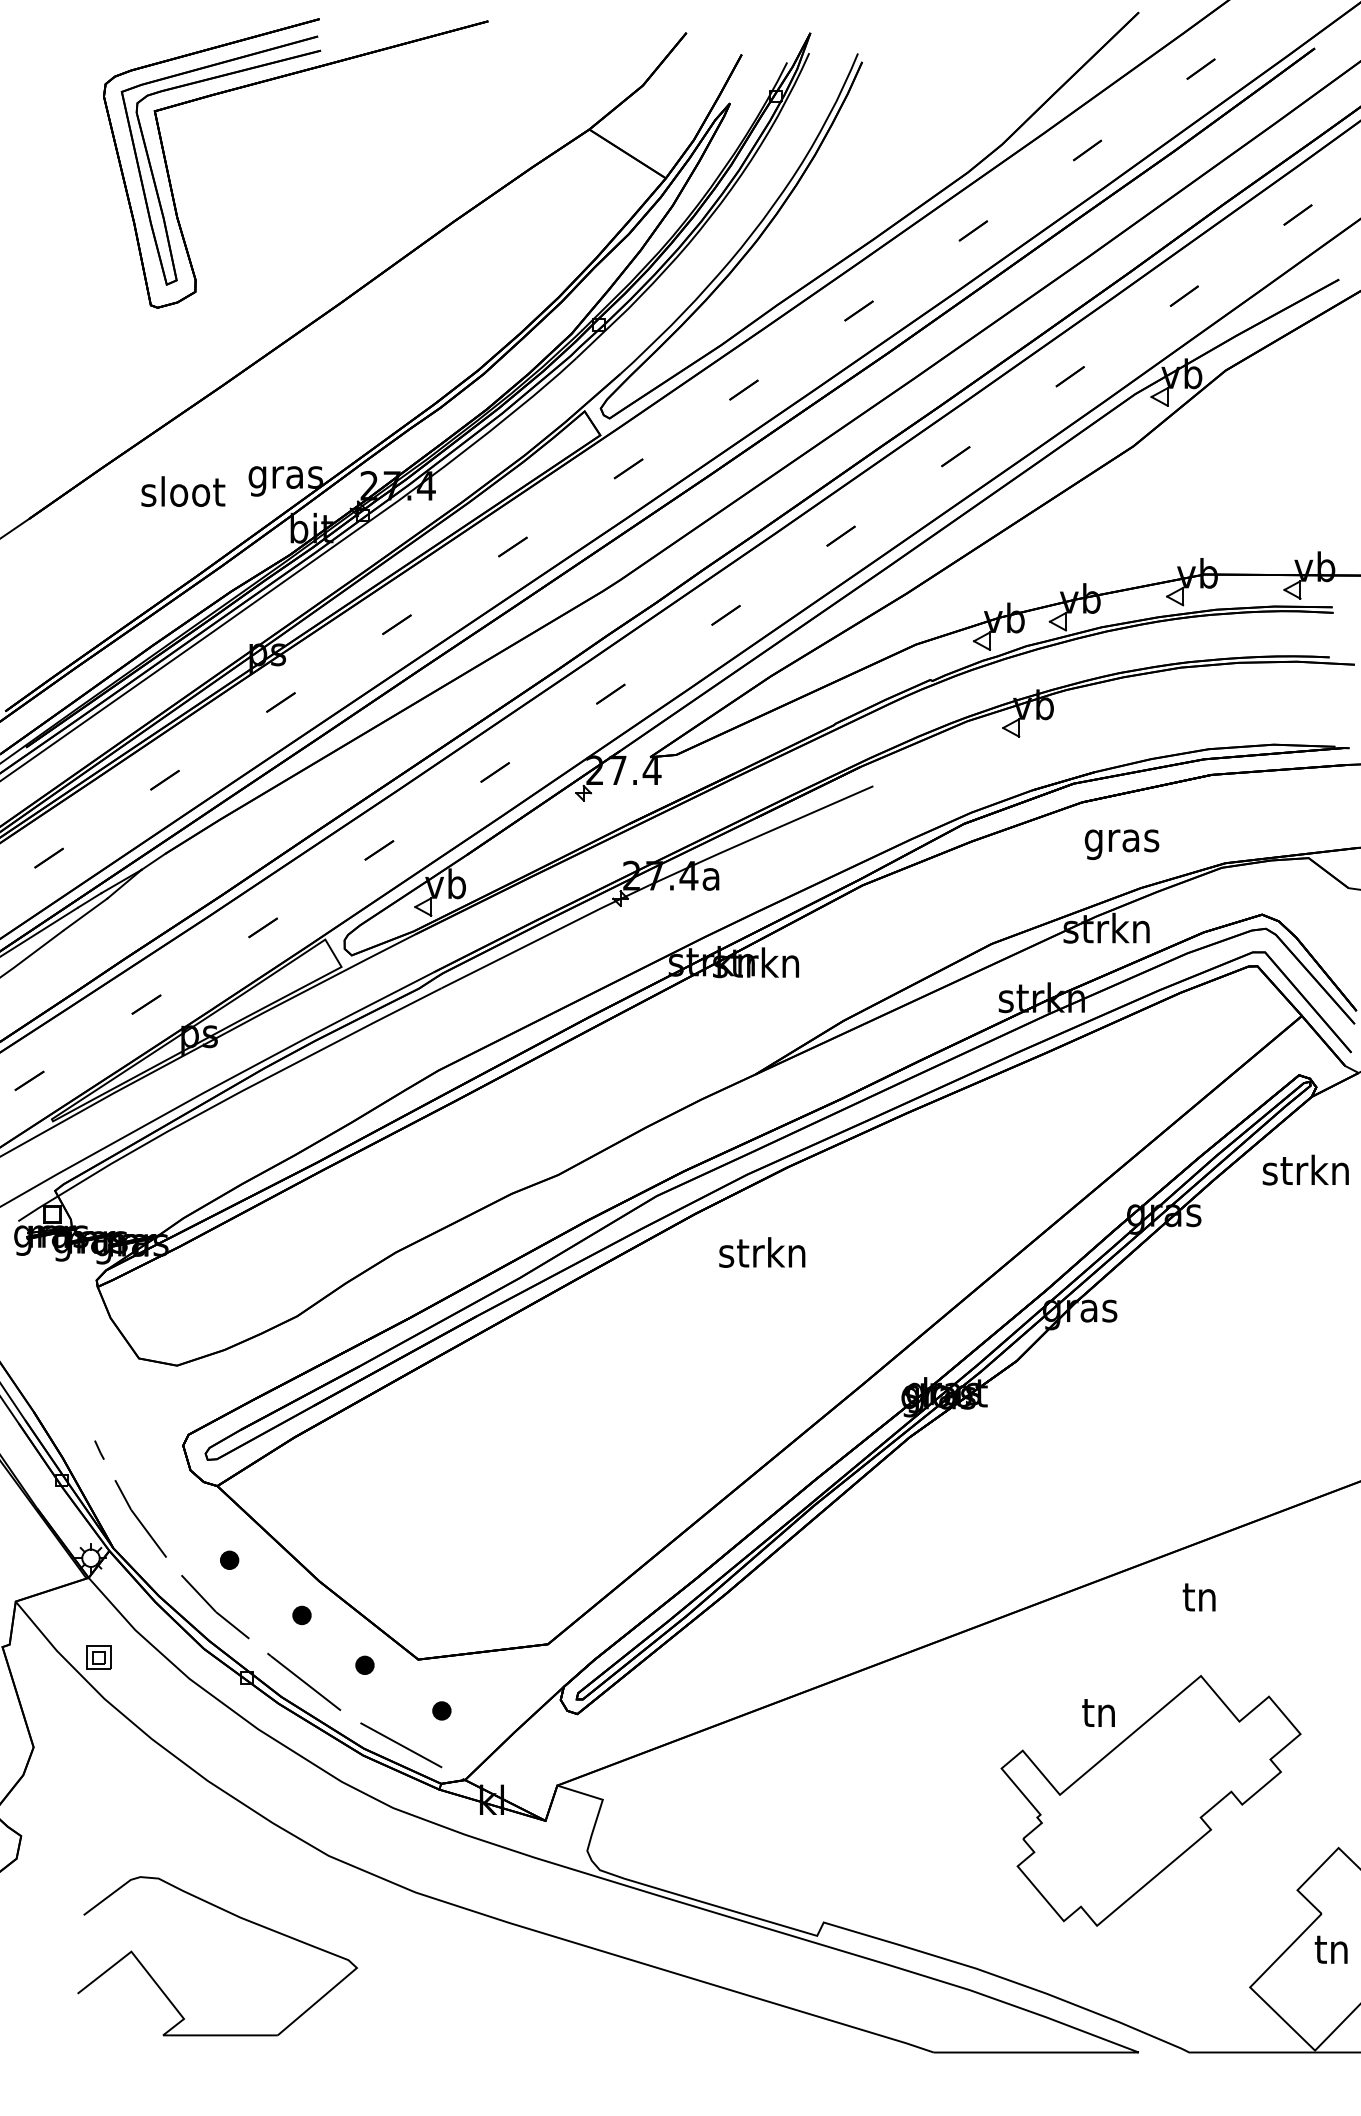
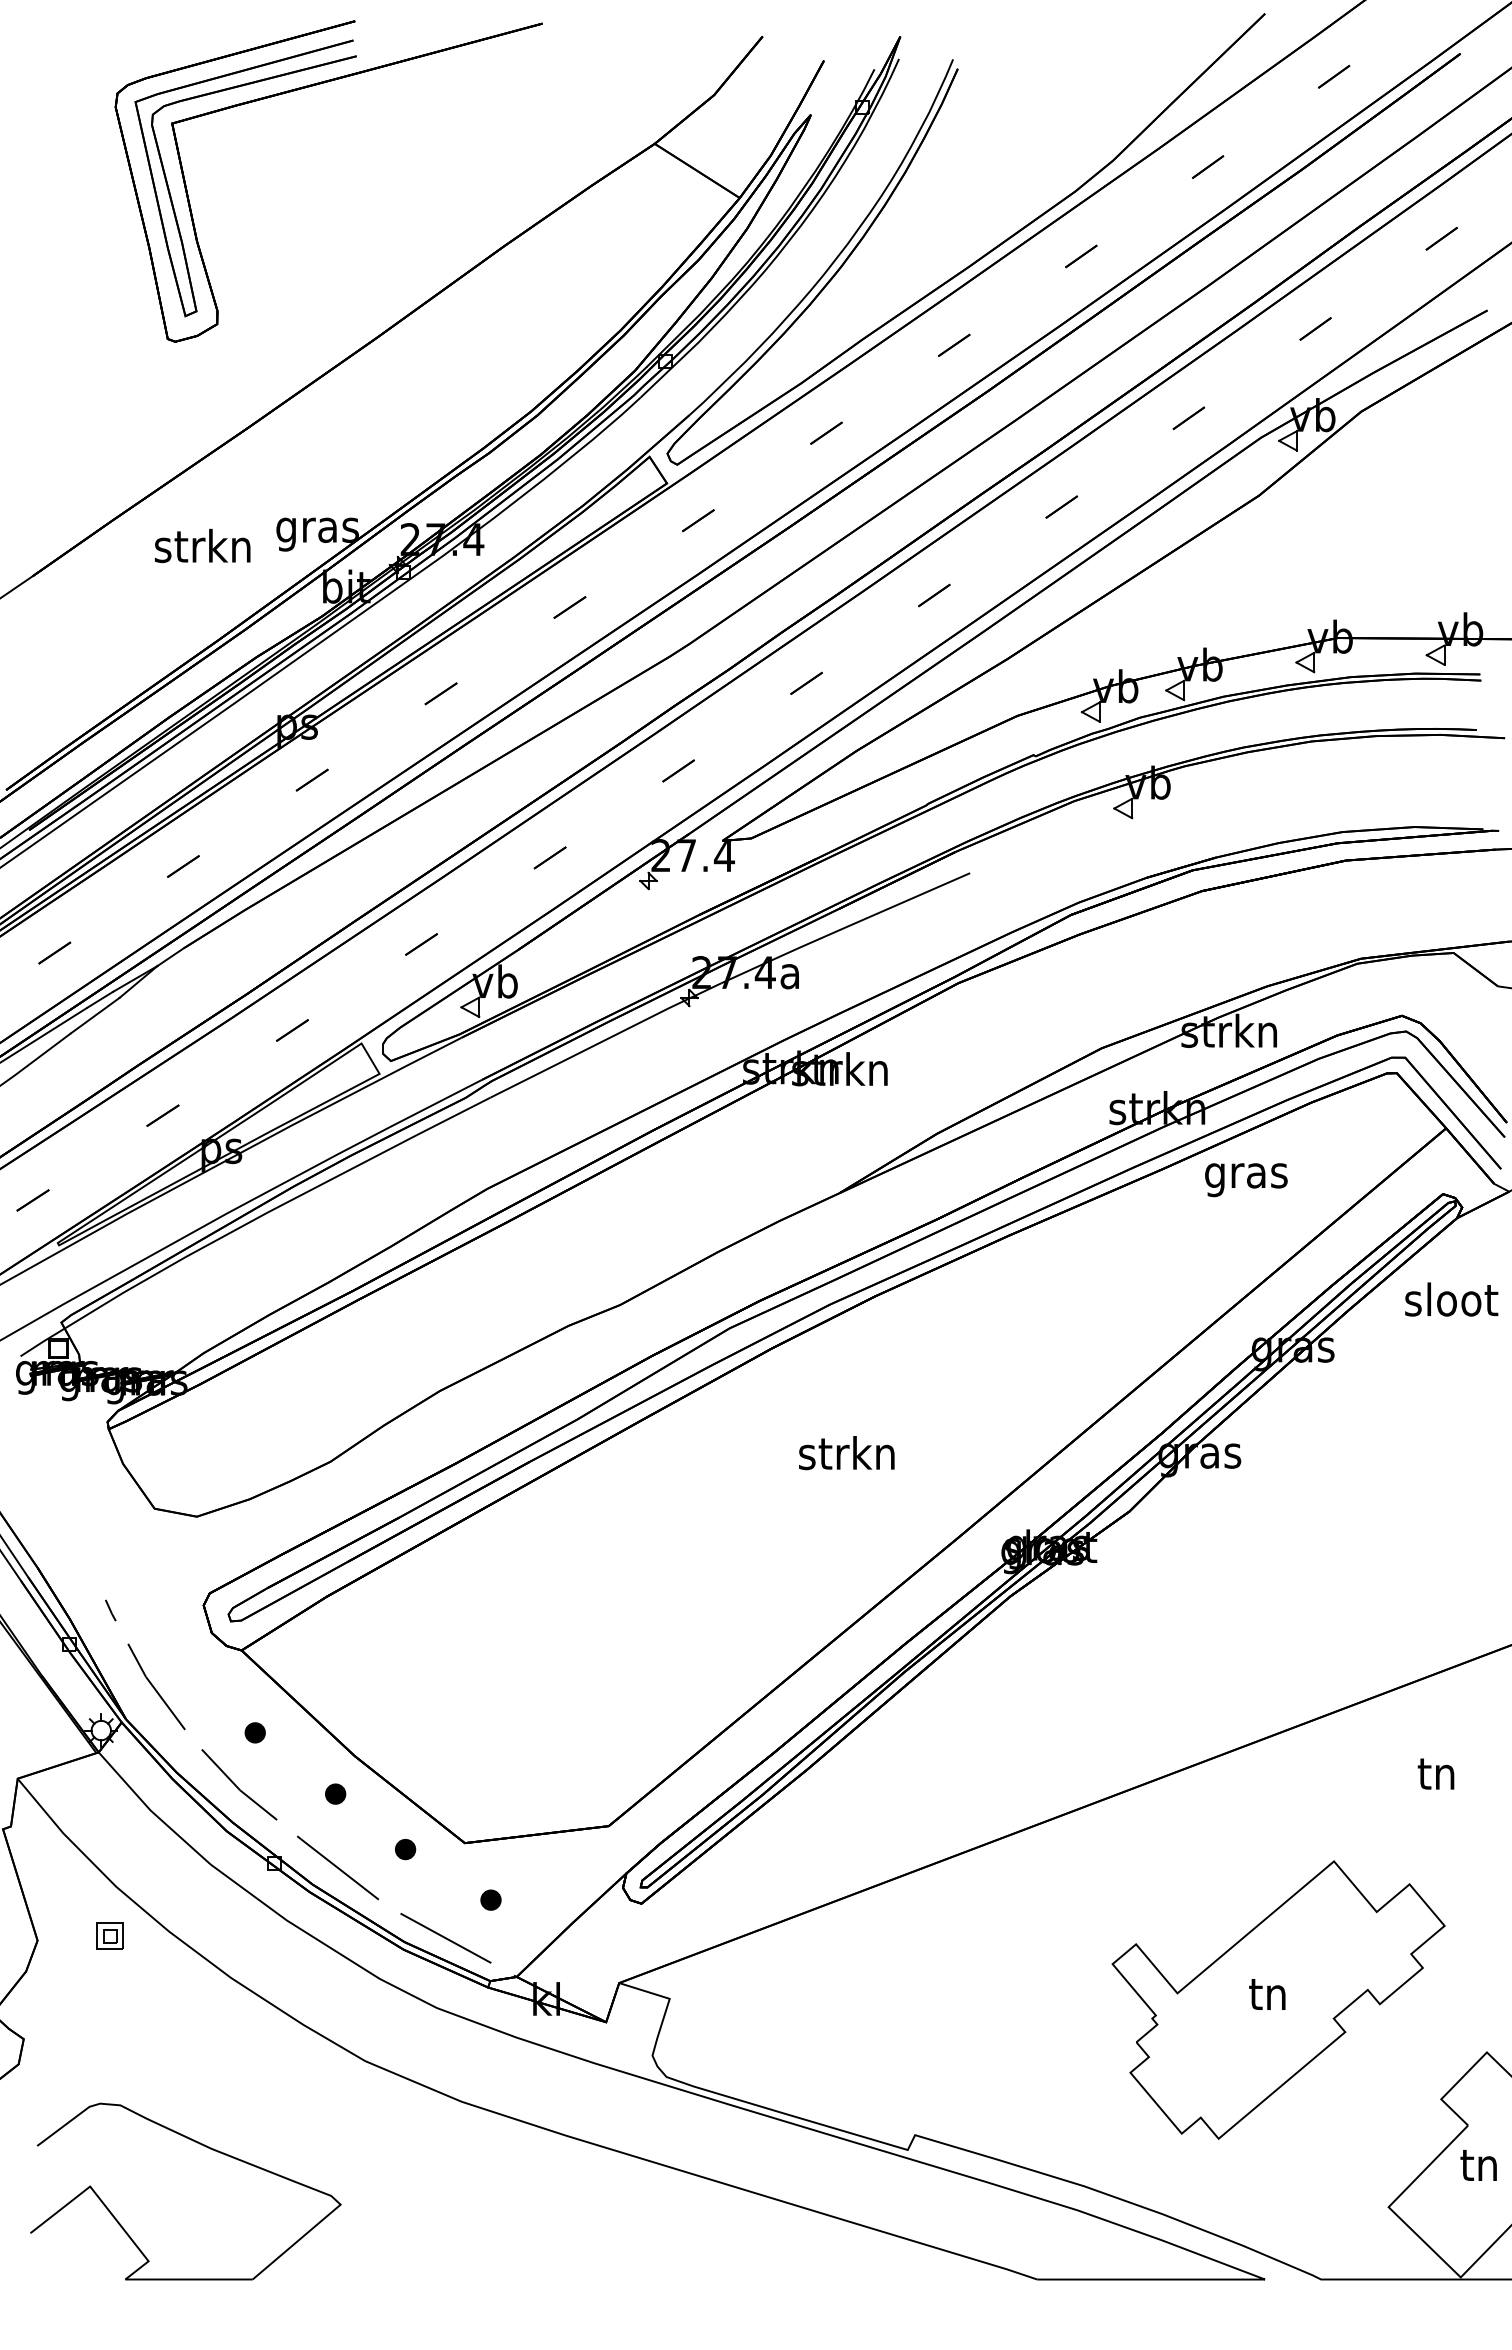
text: (182, 491) -> (202, 545), sloot -> strkn
text: (1122, 845) -> (1246, 1180), moved
text: (1305, 1170) -> (1450, 1299), strkn -> sloot
text: (761, 1252) -> (846, 1453), moved
text: (1198, 1596) -> (1435, 1773), moved
part: (98, 1657) -> (109, 1935), moved
text: (1098, 1713) -> (1267, 1994), moved
part: (233, 1915) -> (203, 2146), moved

